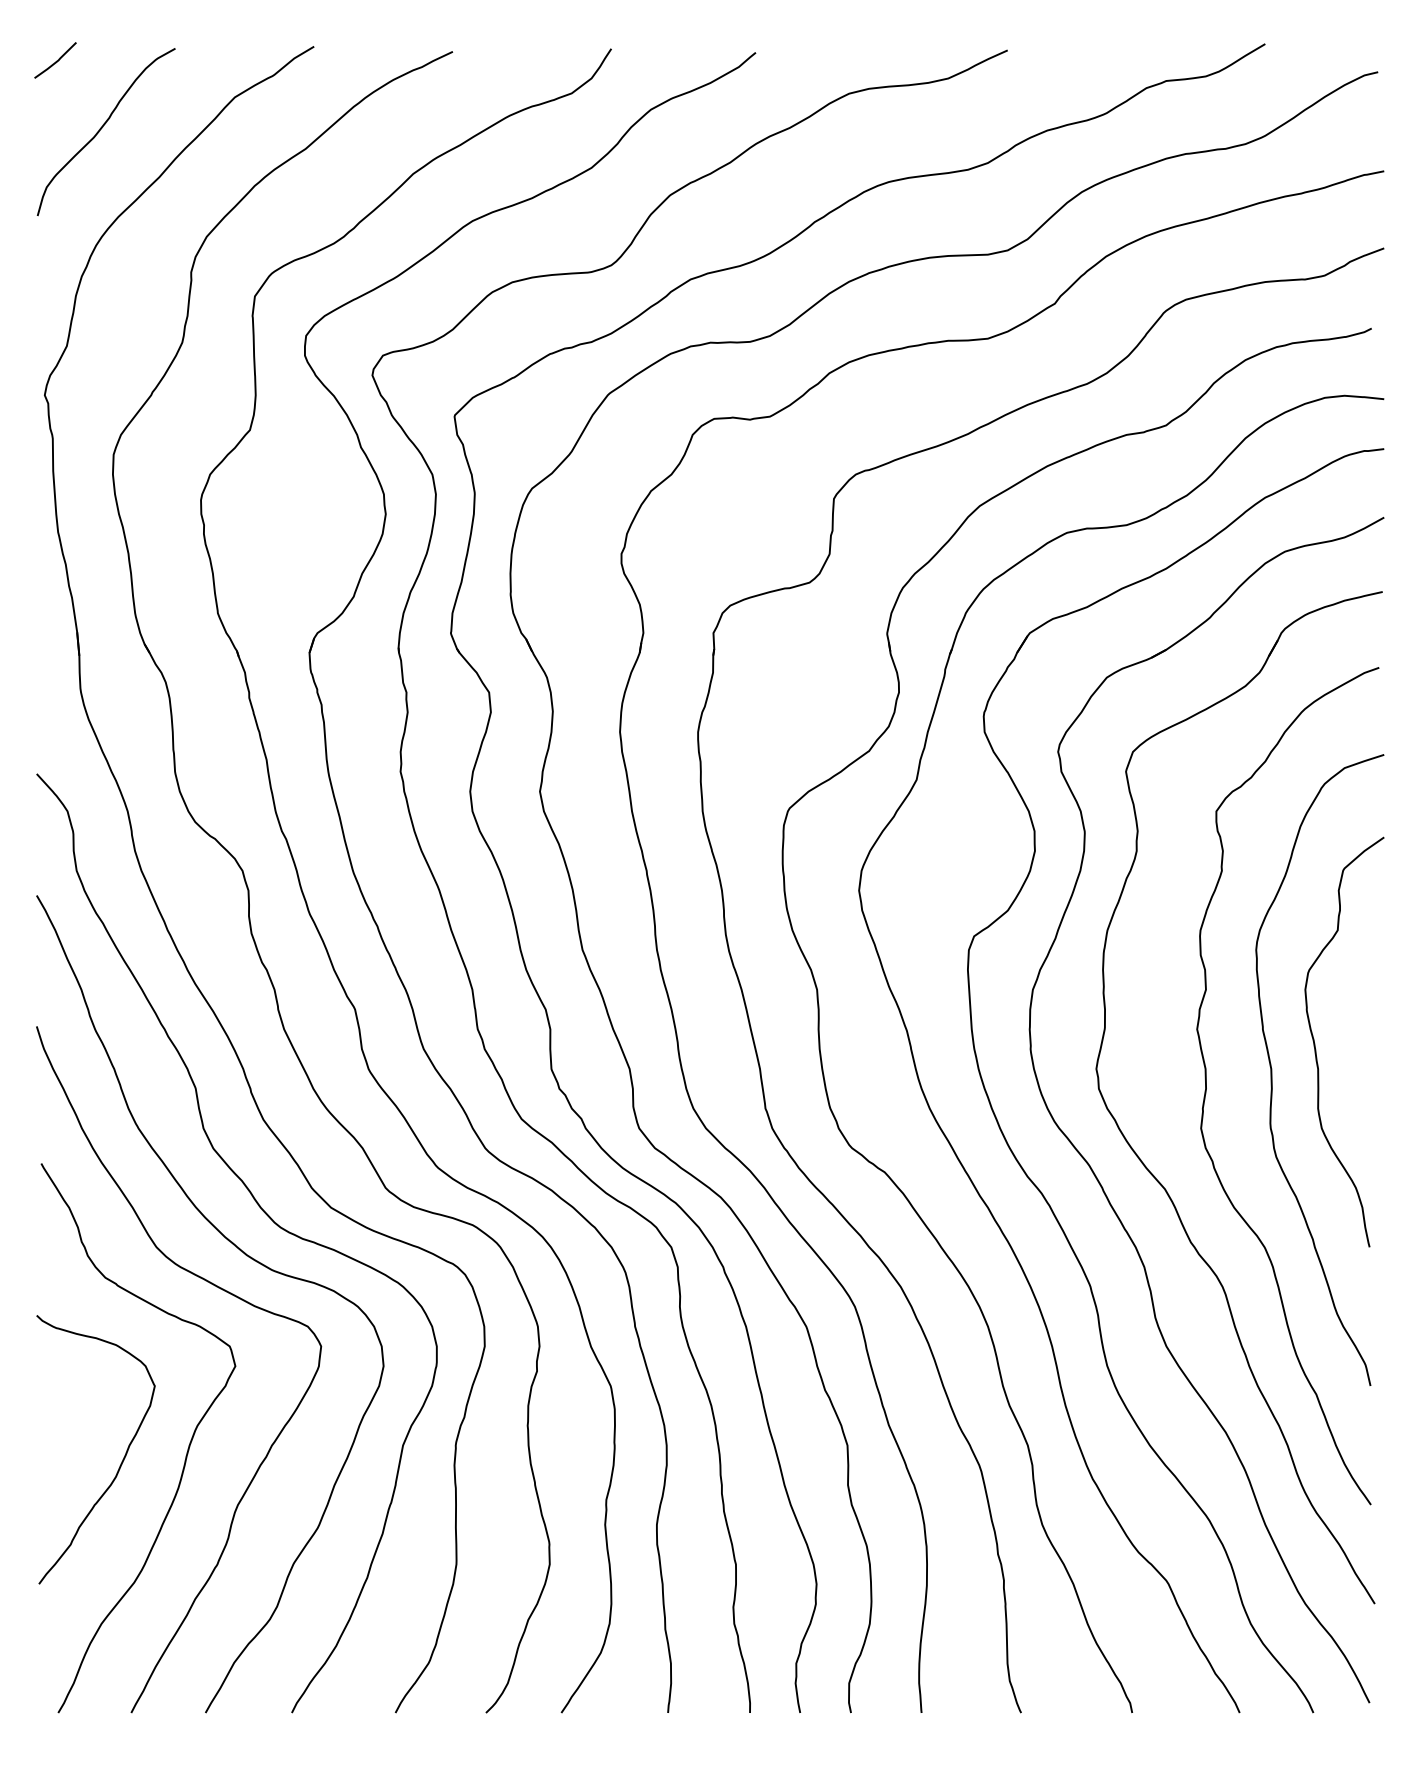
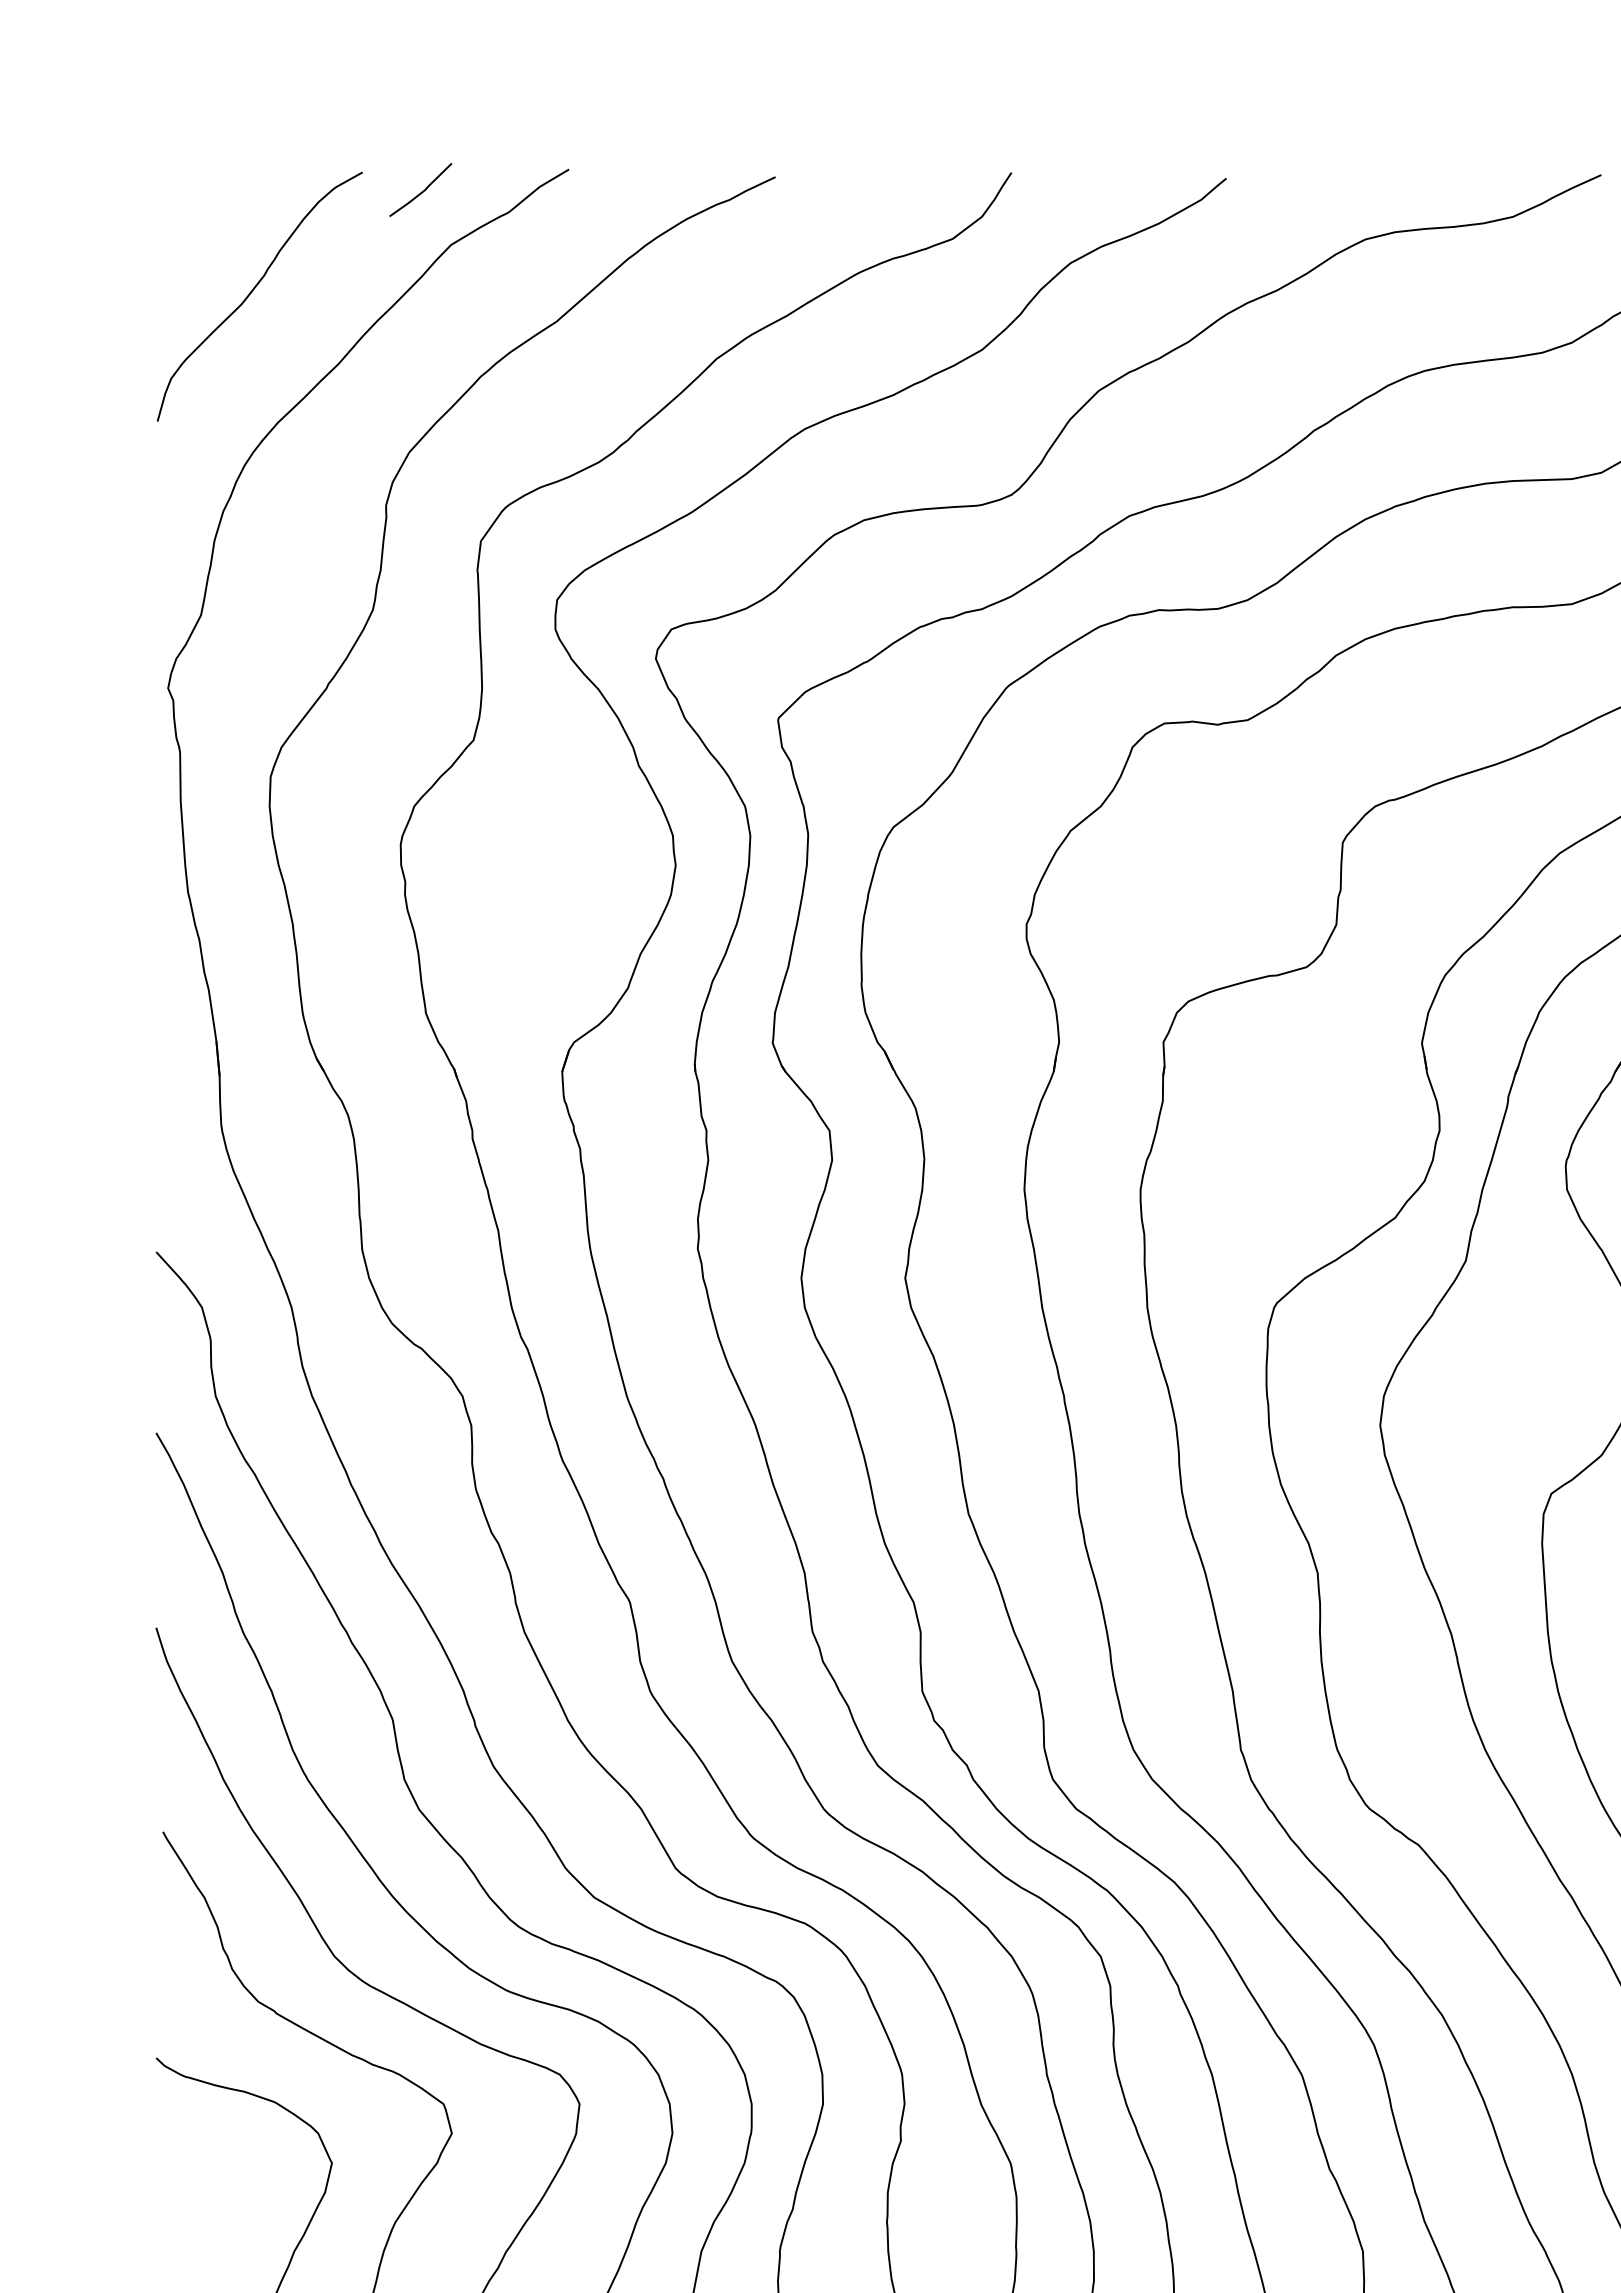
line: (56, 60) -> (422, 190), moved

